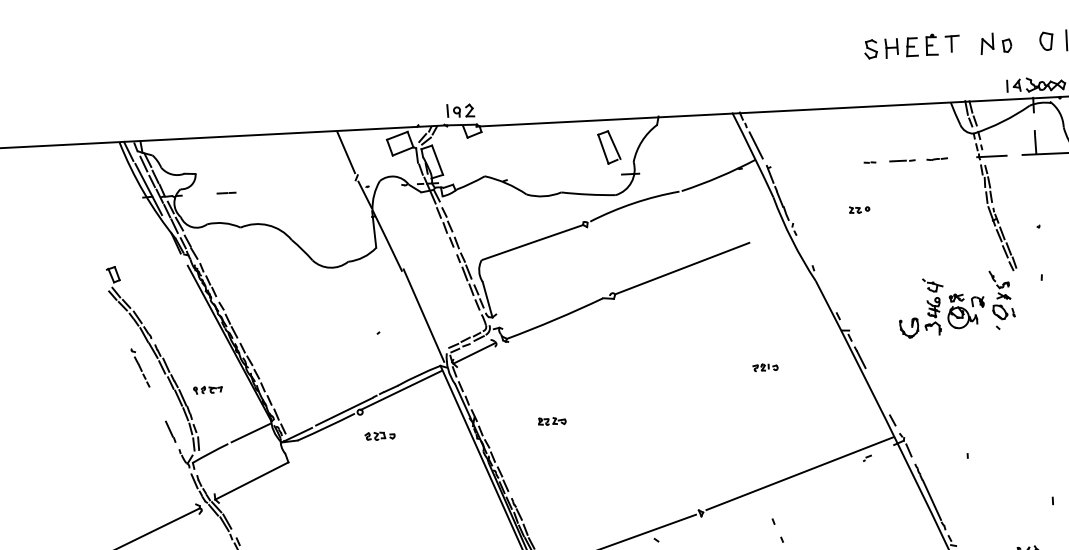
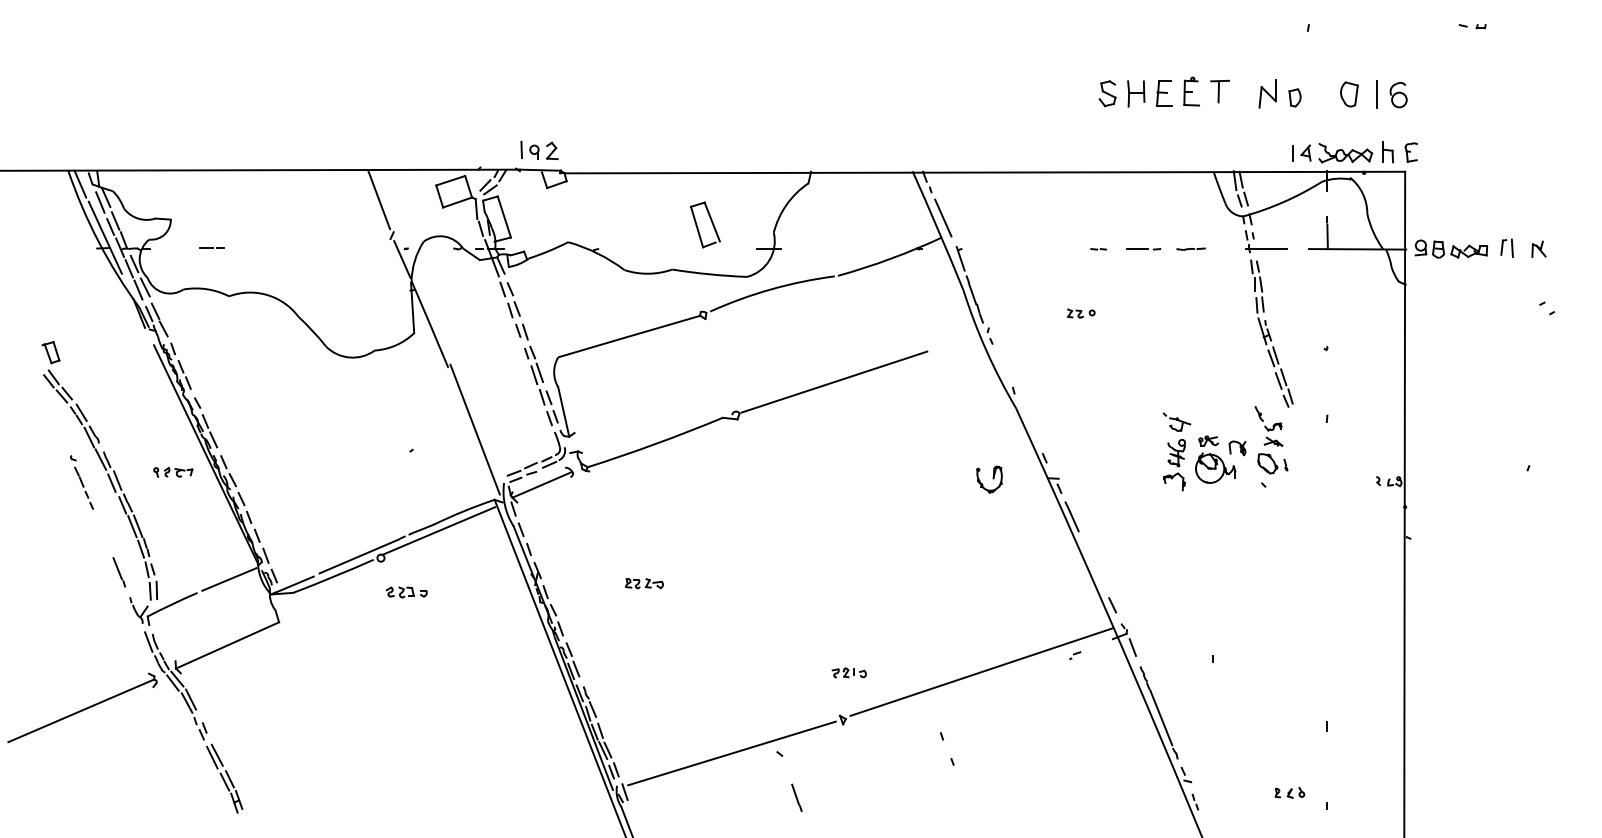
part: (604, 149) -> (698, 227), moved
part: (909, 328) -> (989, 479), moved
part: (764, 367) -> (848, 672), moved
part: (208, 389) -> (173, 471), moved

